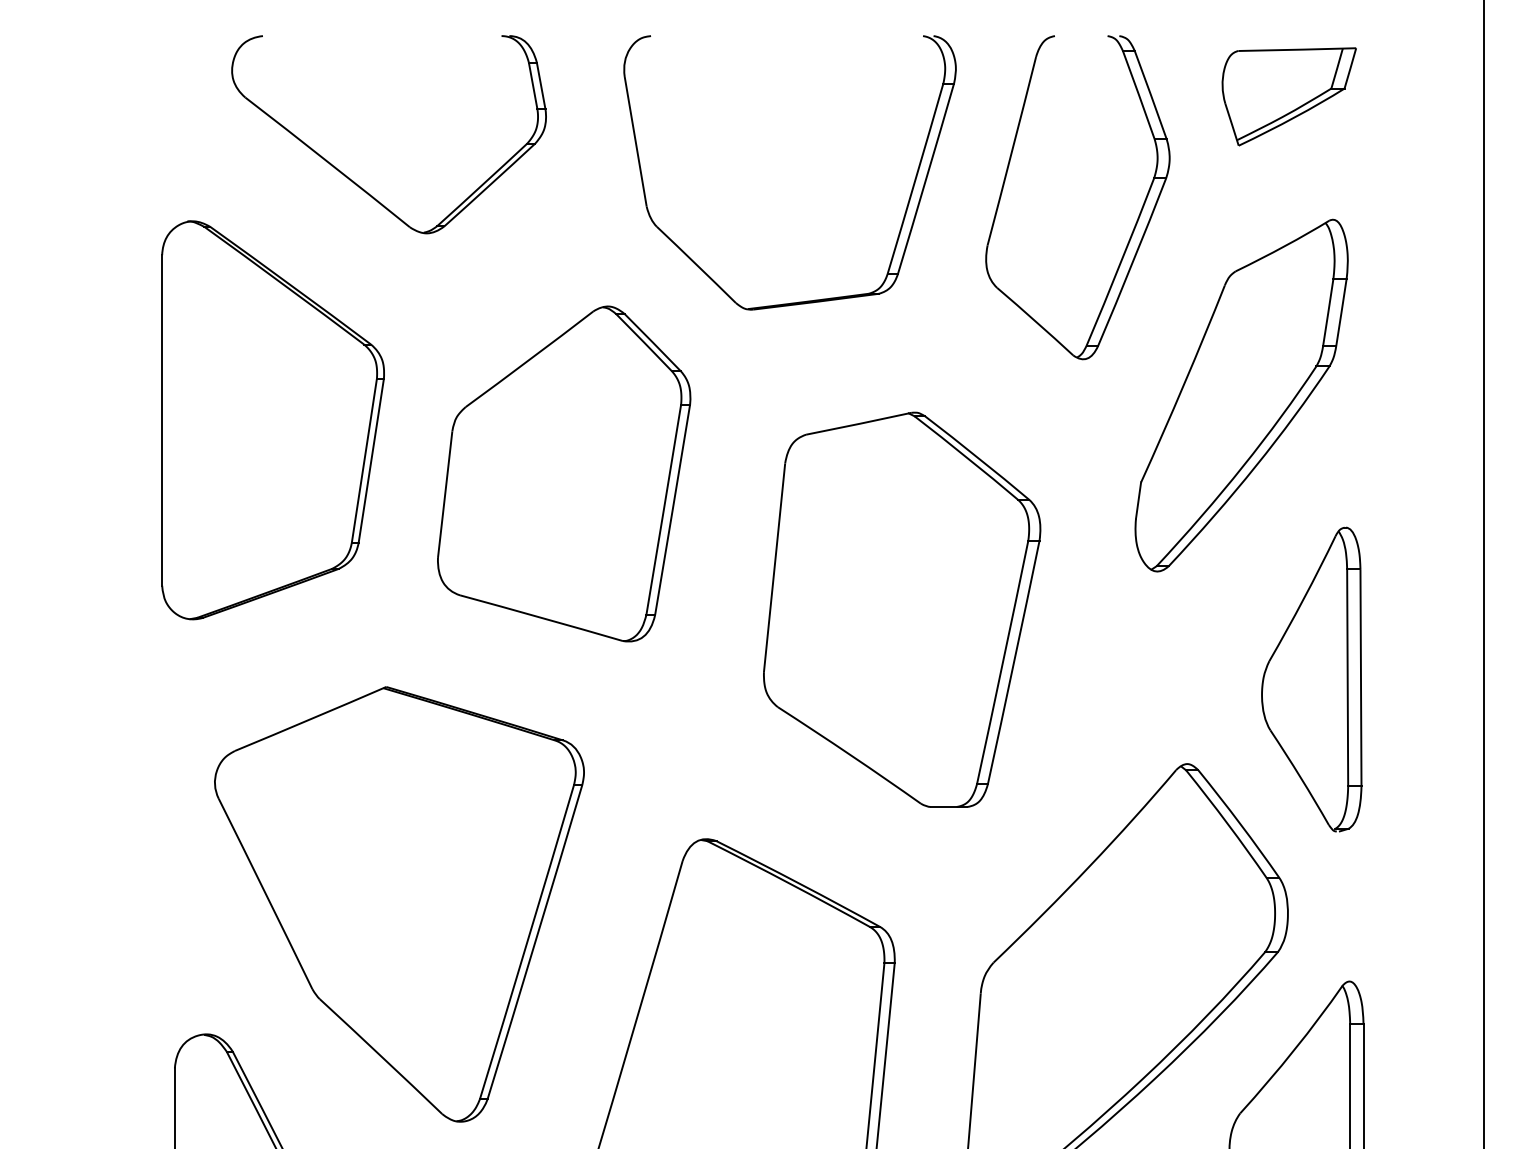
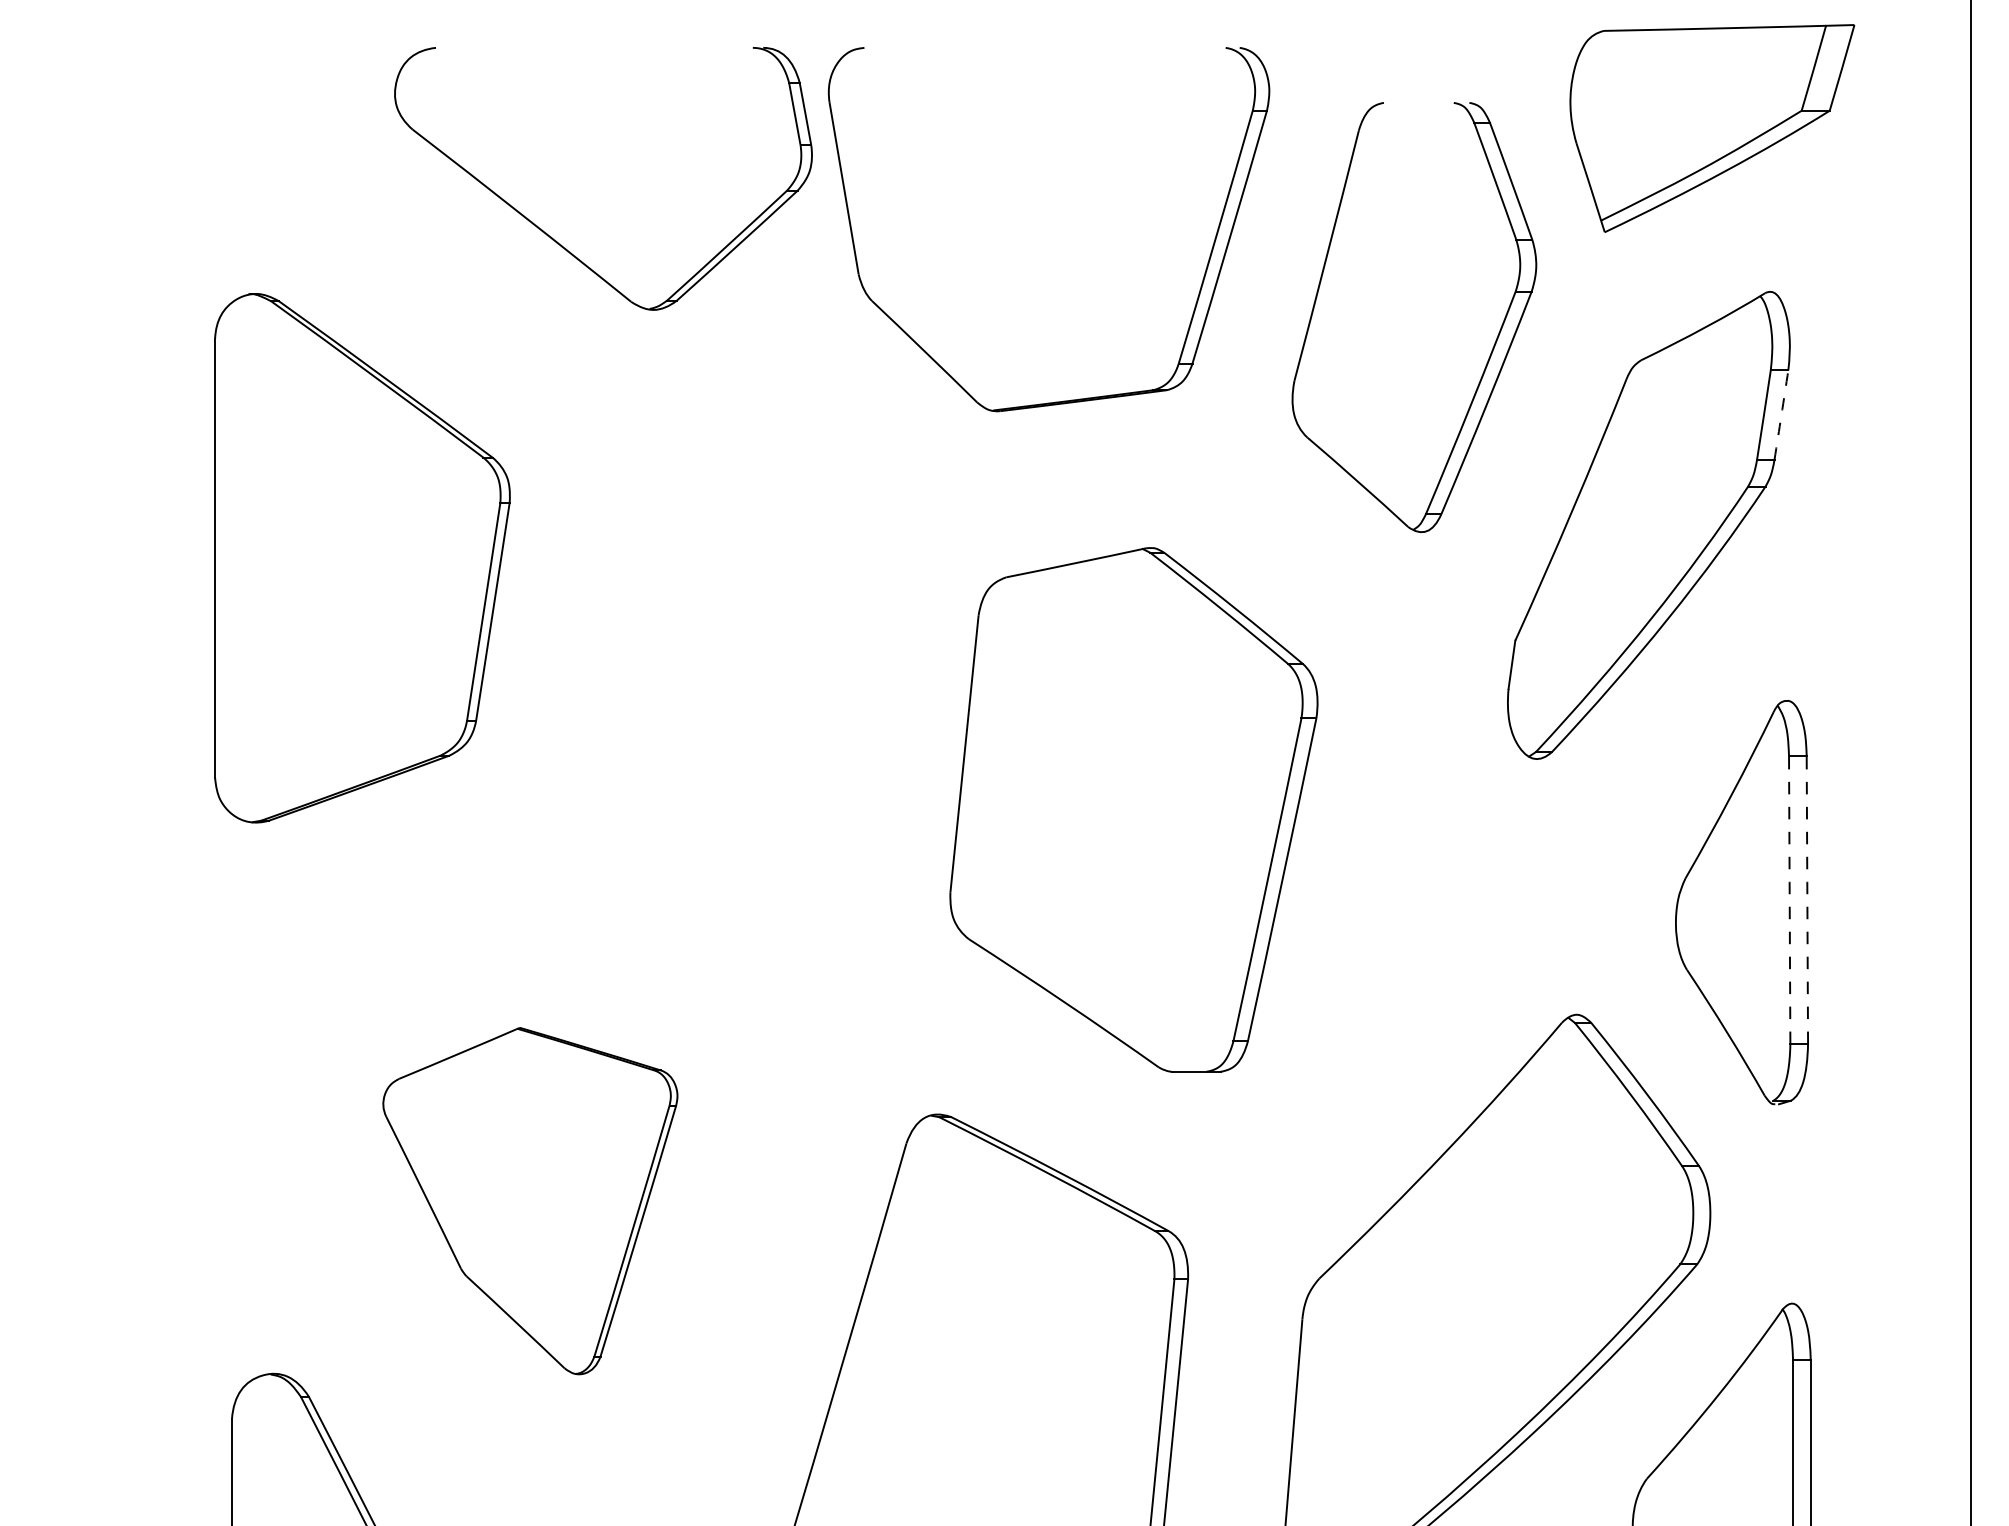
part: (1288, 96) -> (1711, 128), size x1.6
part: (353, 181) -> (556, 240), moved
part: (1136, 220) -> (1492, 347), moved
arc: (1341, 312) -> (1781, 415), solid -> dashed
part: (563, 473) -> (748, 629), removed
part: (901, 609) -> (1133, 809), moved
line: (1347, 677) -> (1789, 899), solid -> dashed
line: (1361, 677) -> (1807, 899), solid -> dashed
part: (399, 903) -> (530, 1200), size x0.6

